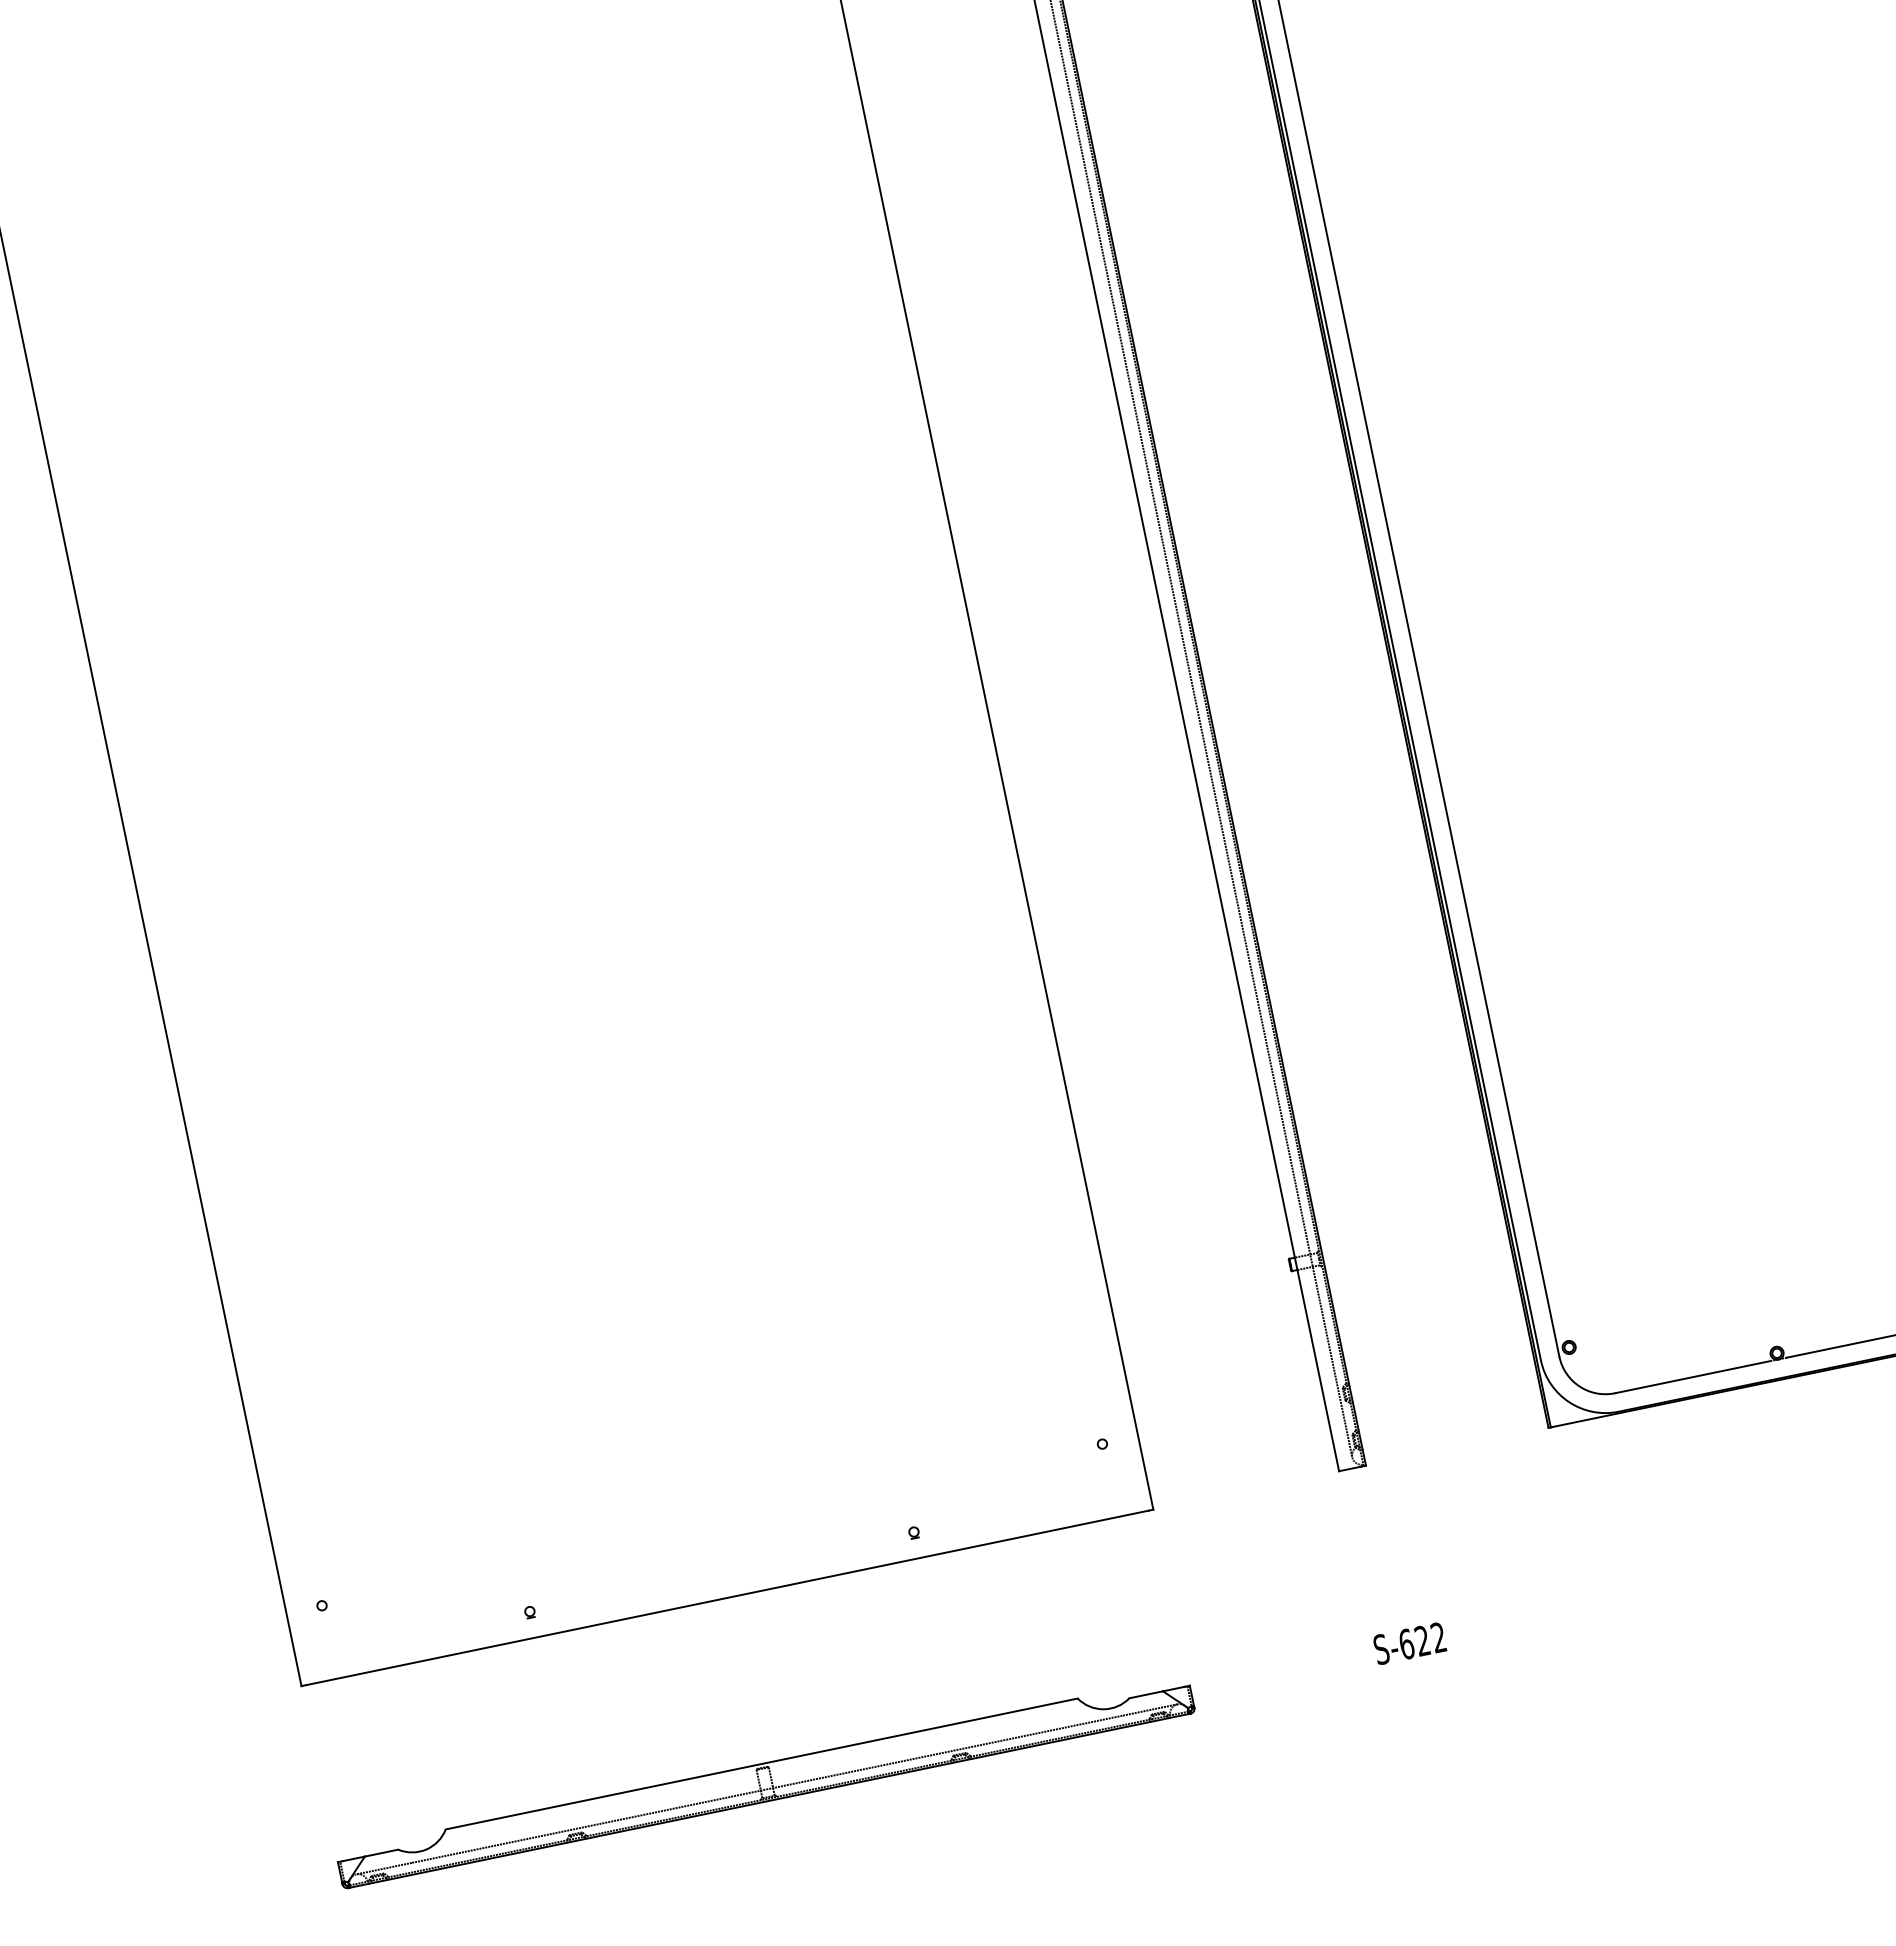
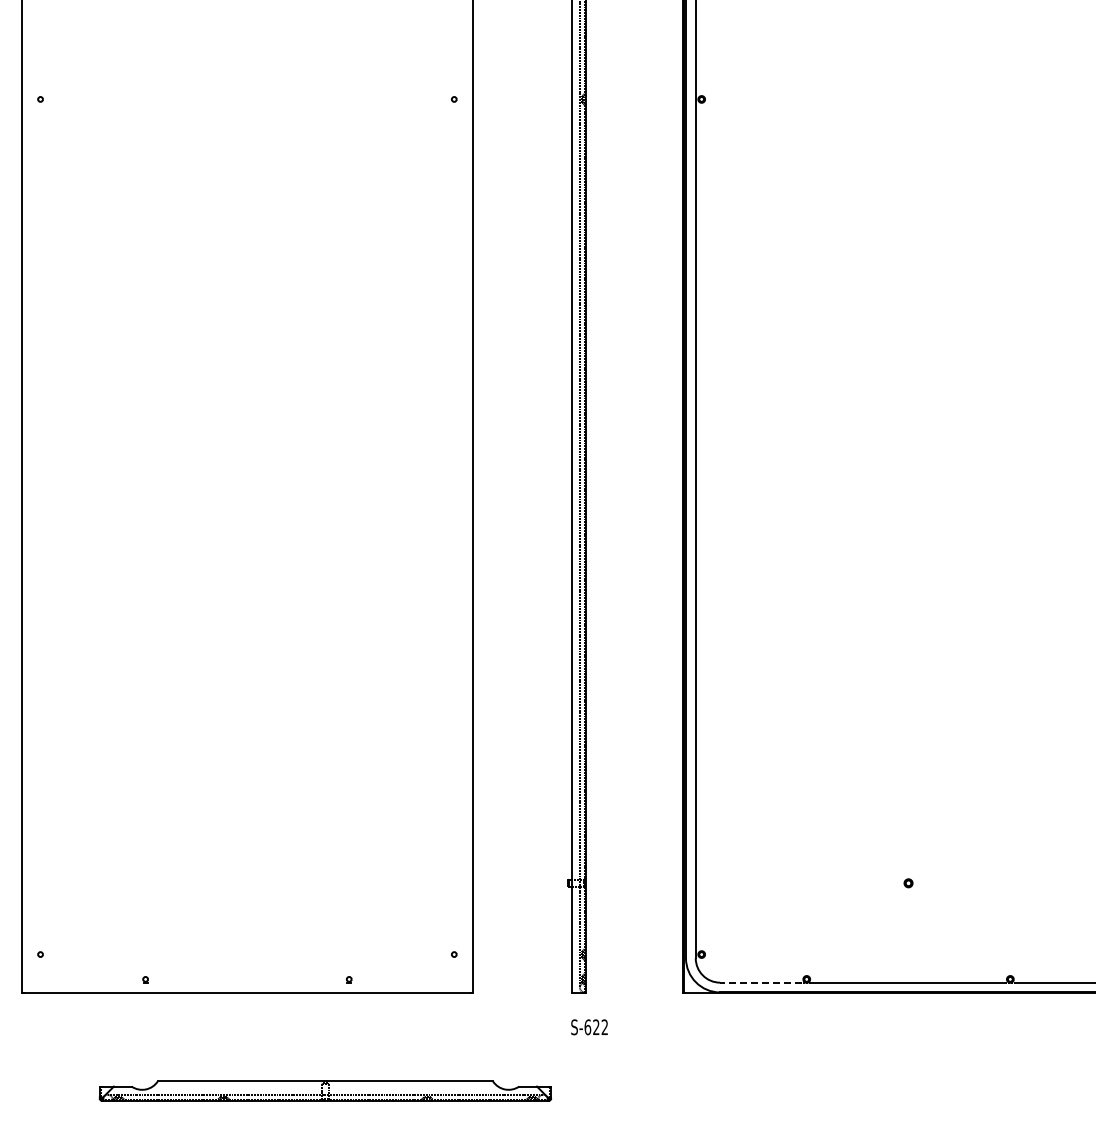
line: (1691, 1377) -> (760, 982), solid -> dashed
text: (1409, 1643) -> (589, 1027), moved
part: (763, 1781) -> (324, 1090), moved

